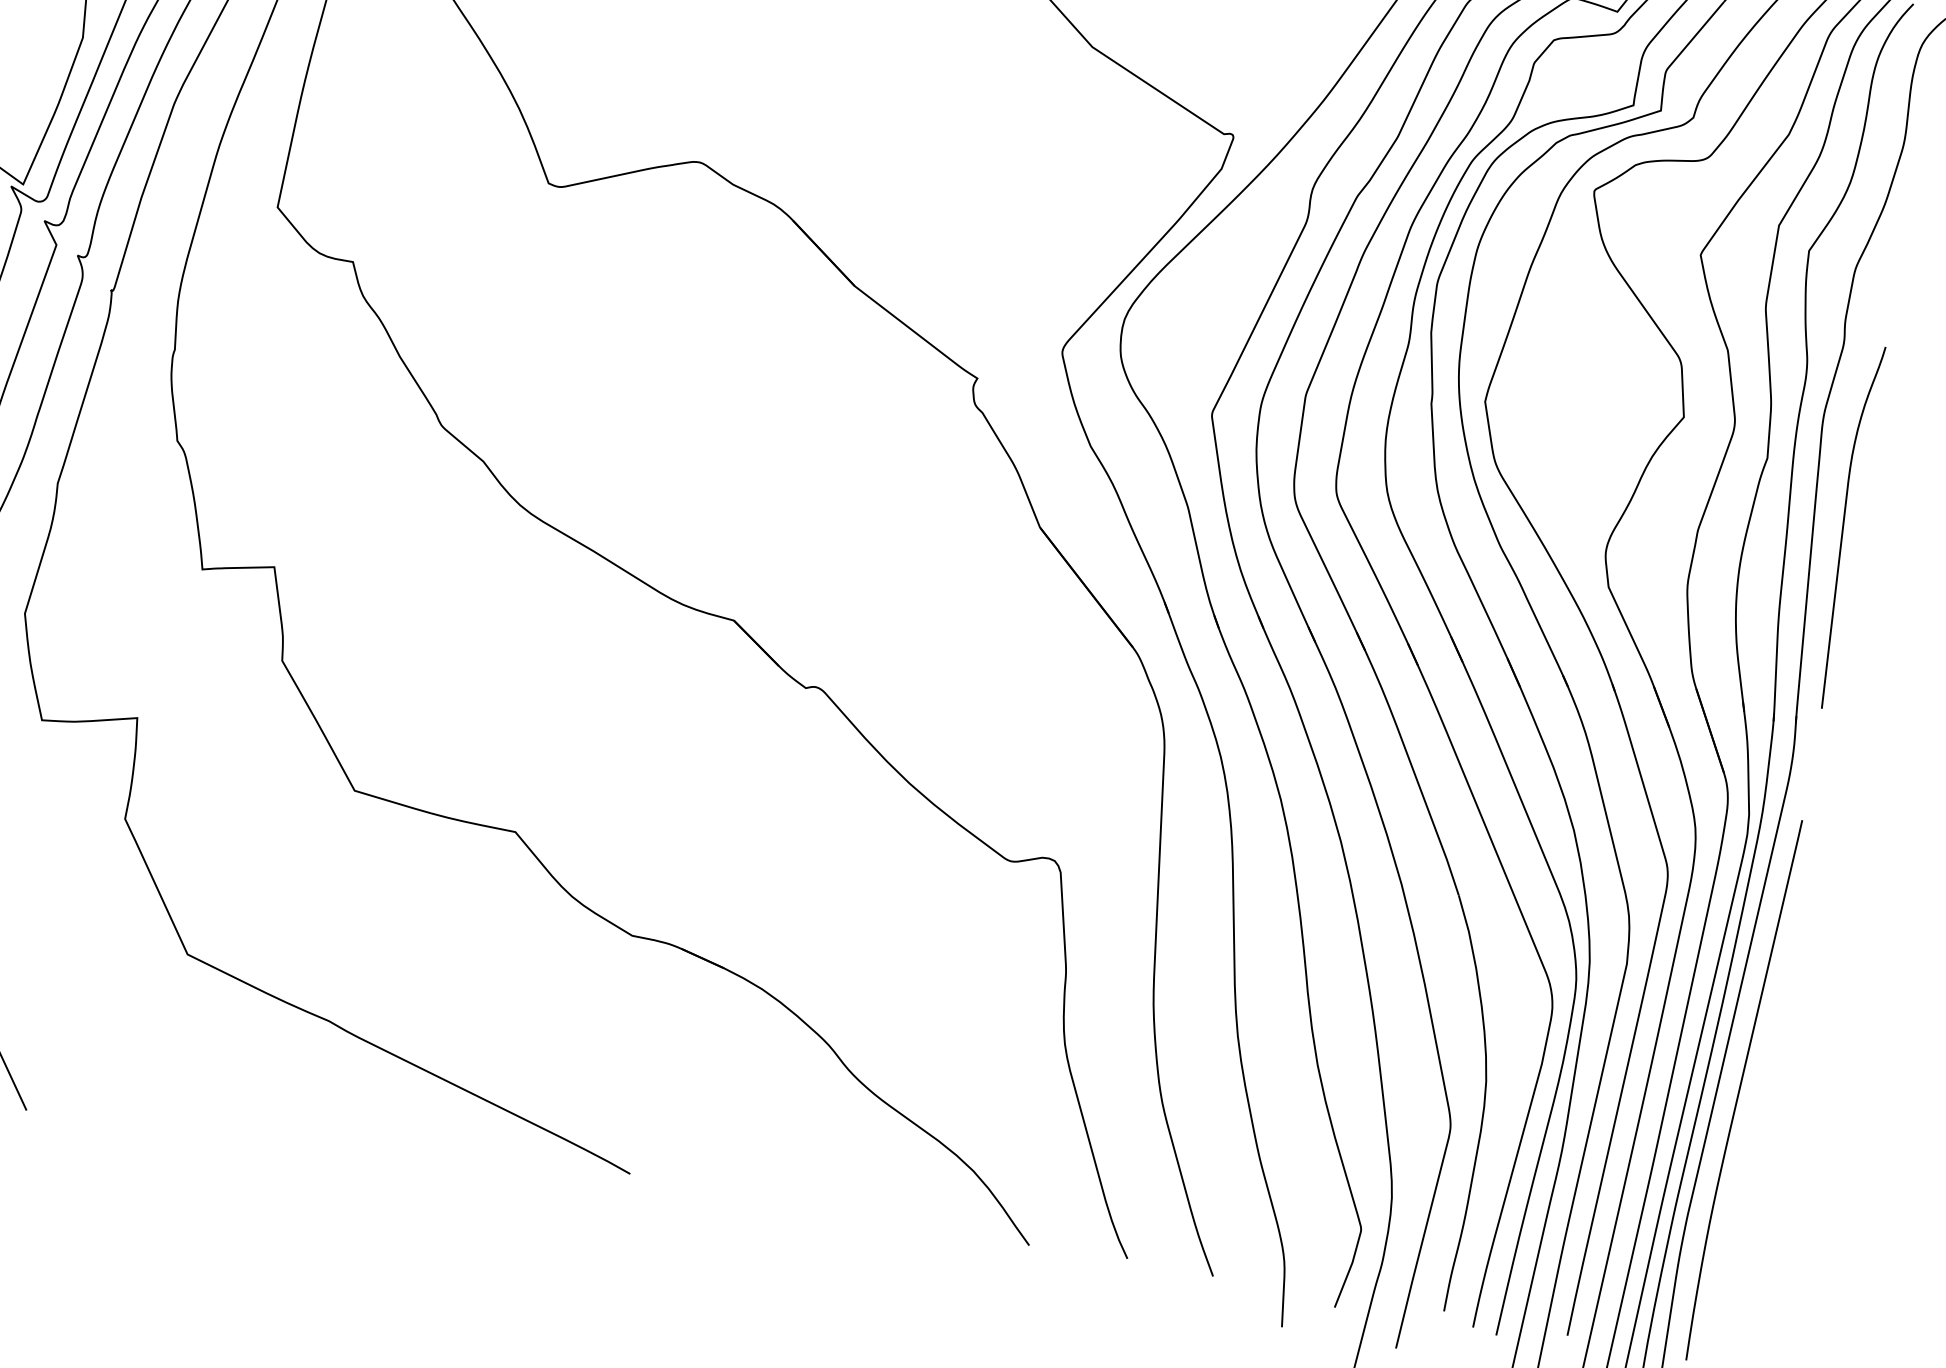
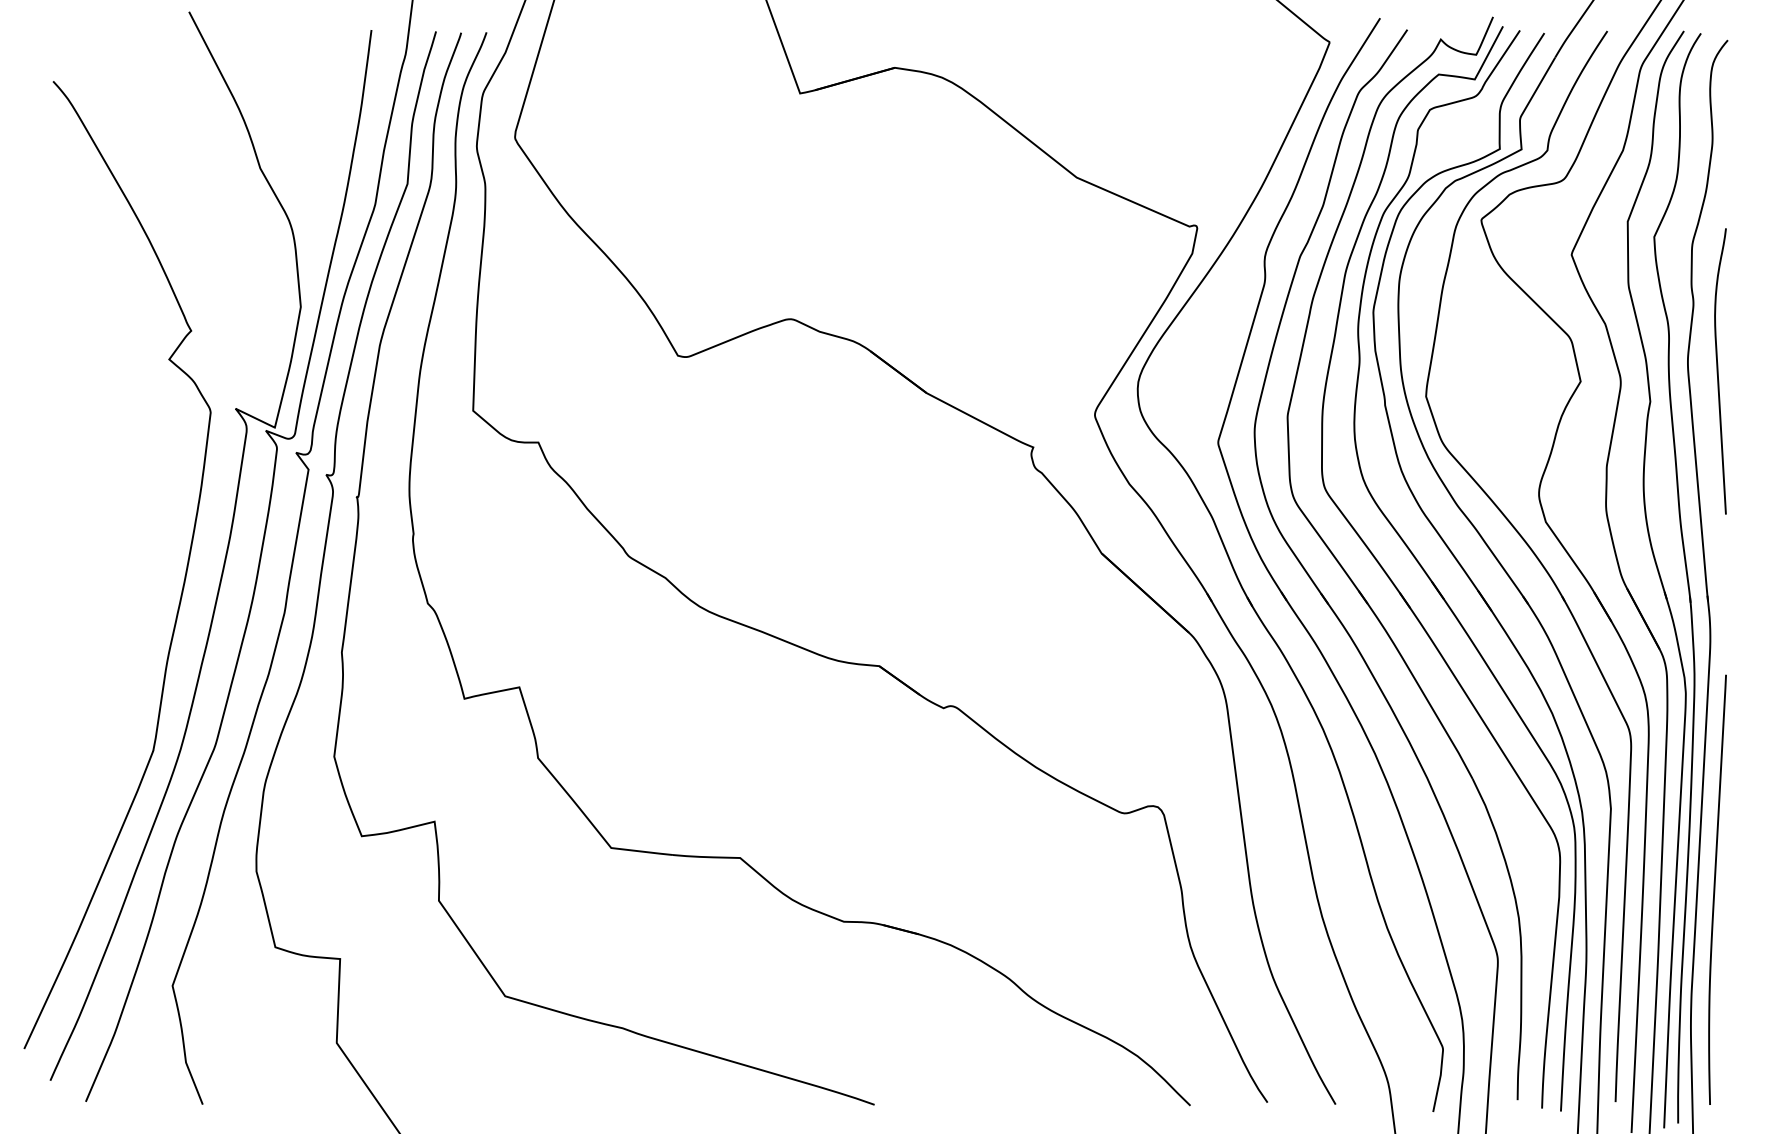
curve: (1844, 526) -> (1718, 371), moved

